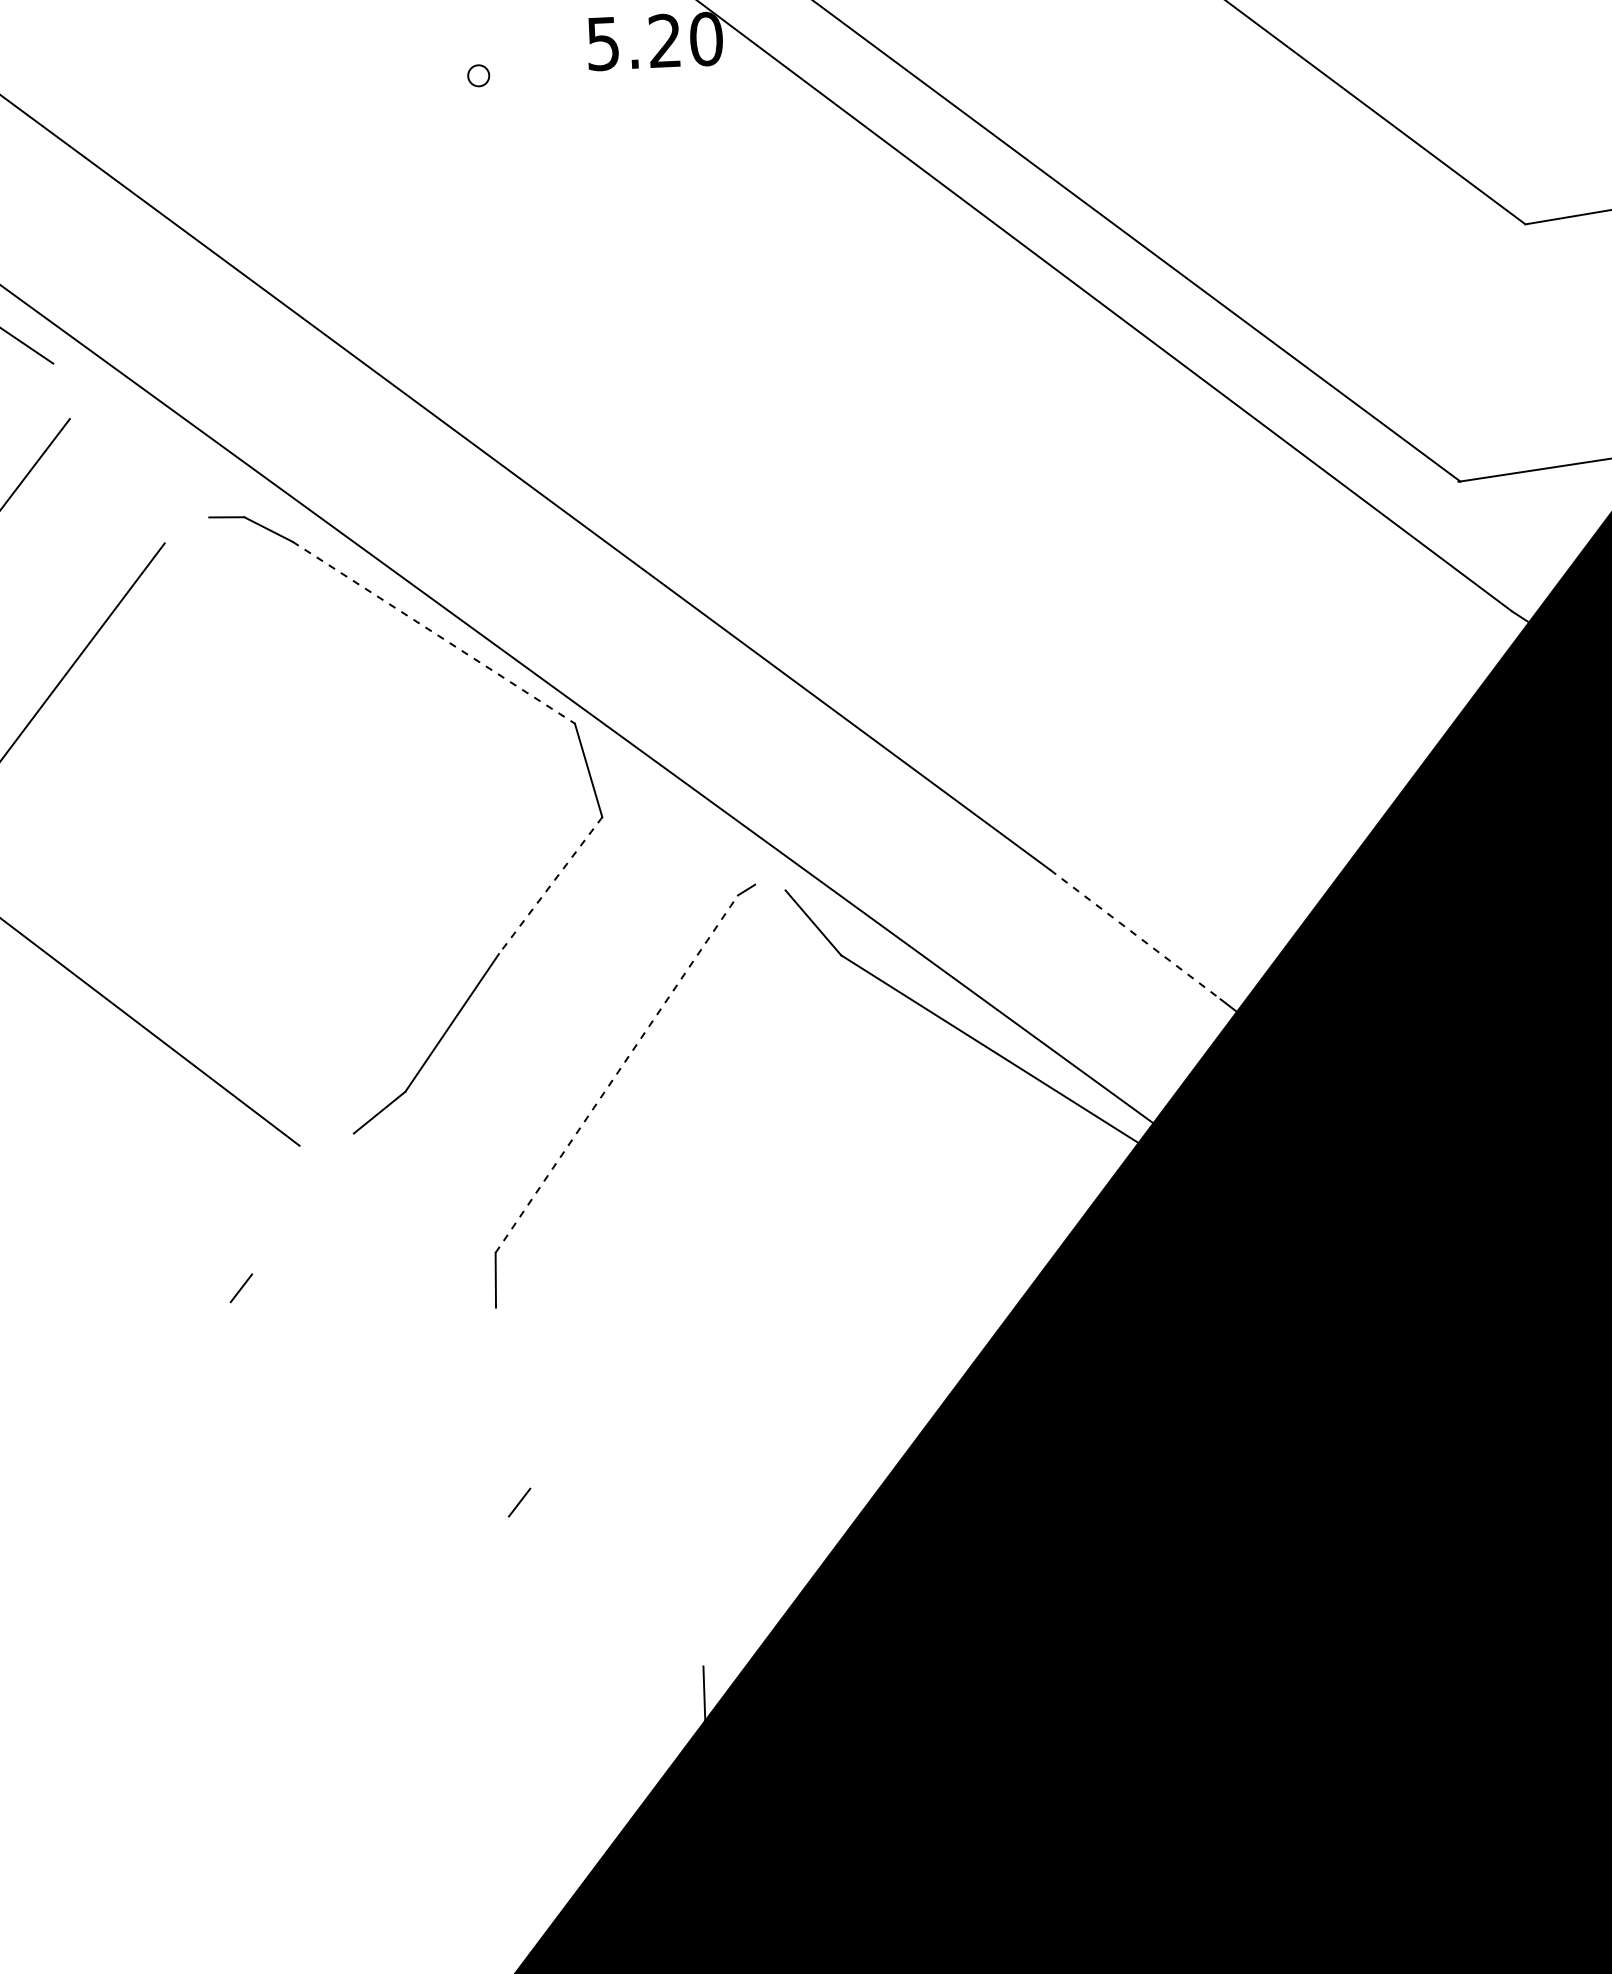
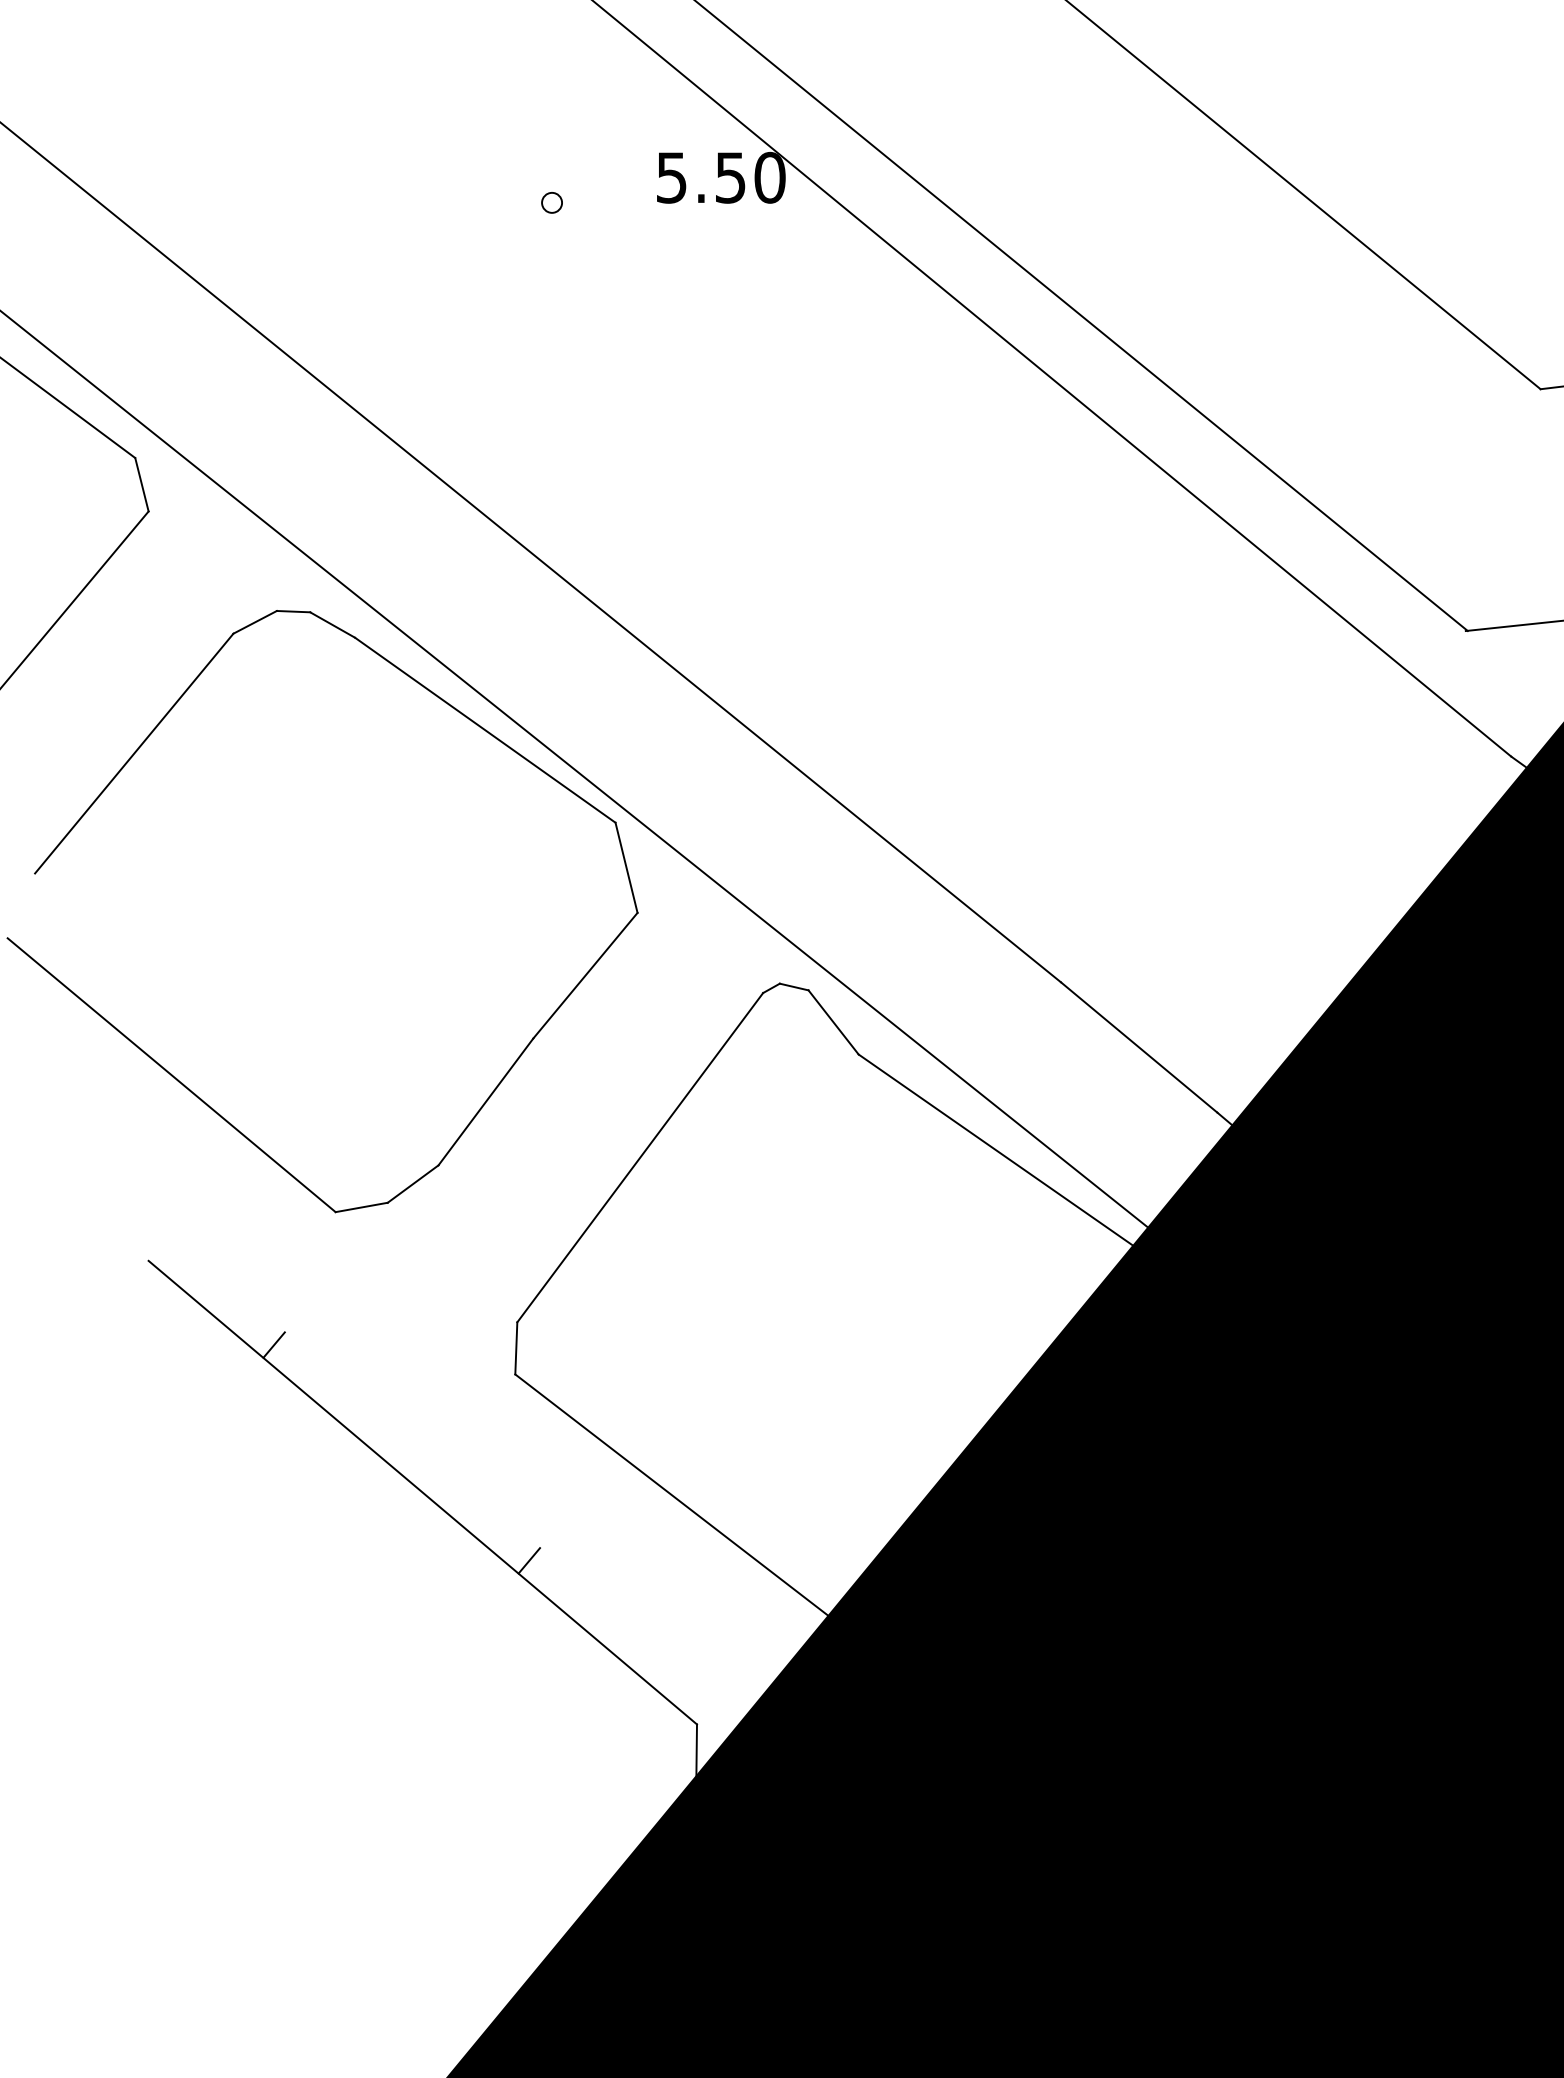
text: (664, 40) -> (730, 177), 5.20 -> 5.50
line: (61, 391) -> (141, 484), added
line: (186, 529) -> (254, 621), added
line: (433, 632) -> (485, 730), dashed -> solid
line: (550, 885) -> (585, 975), dashed -> solid
line: (769, 887) -> (793, 986), added
line: (1135, 934) -> (1139, 1047), dashed -> solid
line: (617, 1073) -> (640, 1157), dashed -> solid
line: (326, 1139) -> (361, 1207), added
line: (668, 1428) -> (674, 1496), added
line: (404, 1436) -> (422, 1492), added

